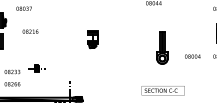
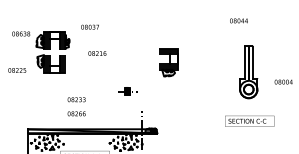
part: (92, 39) -> (168, 62), size x1.43
part: (162, 48) -> (248, 72), size x1.43
part: (36, 68) -> (127, 91), moved

